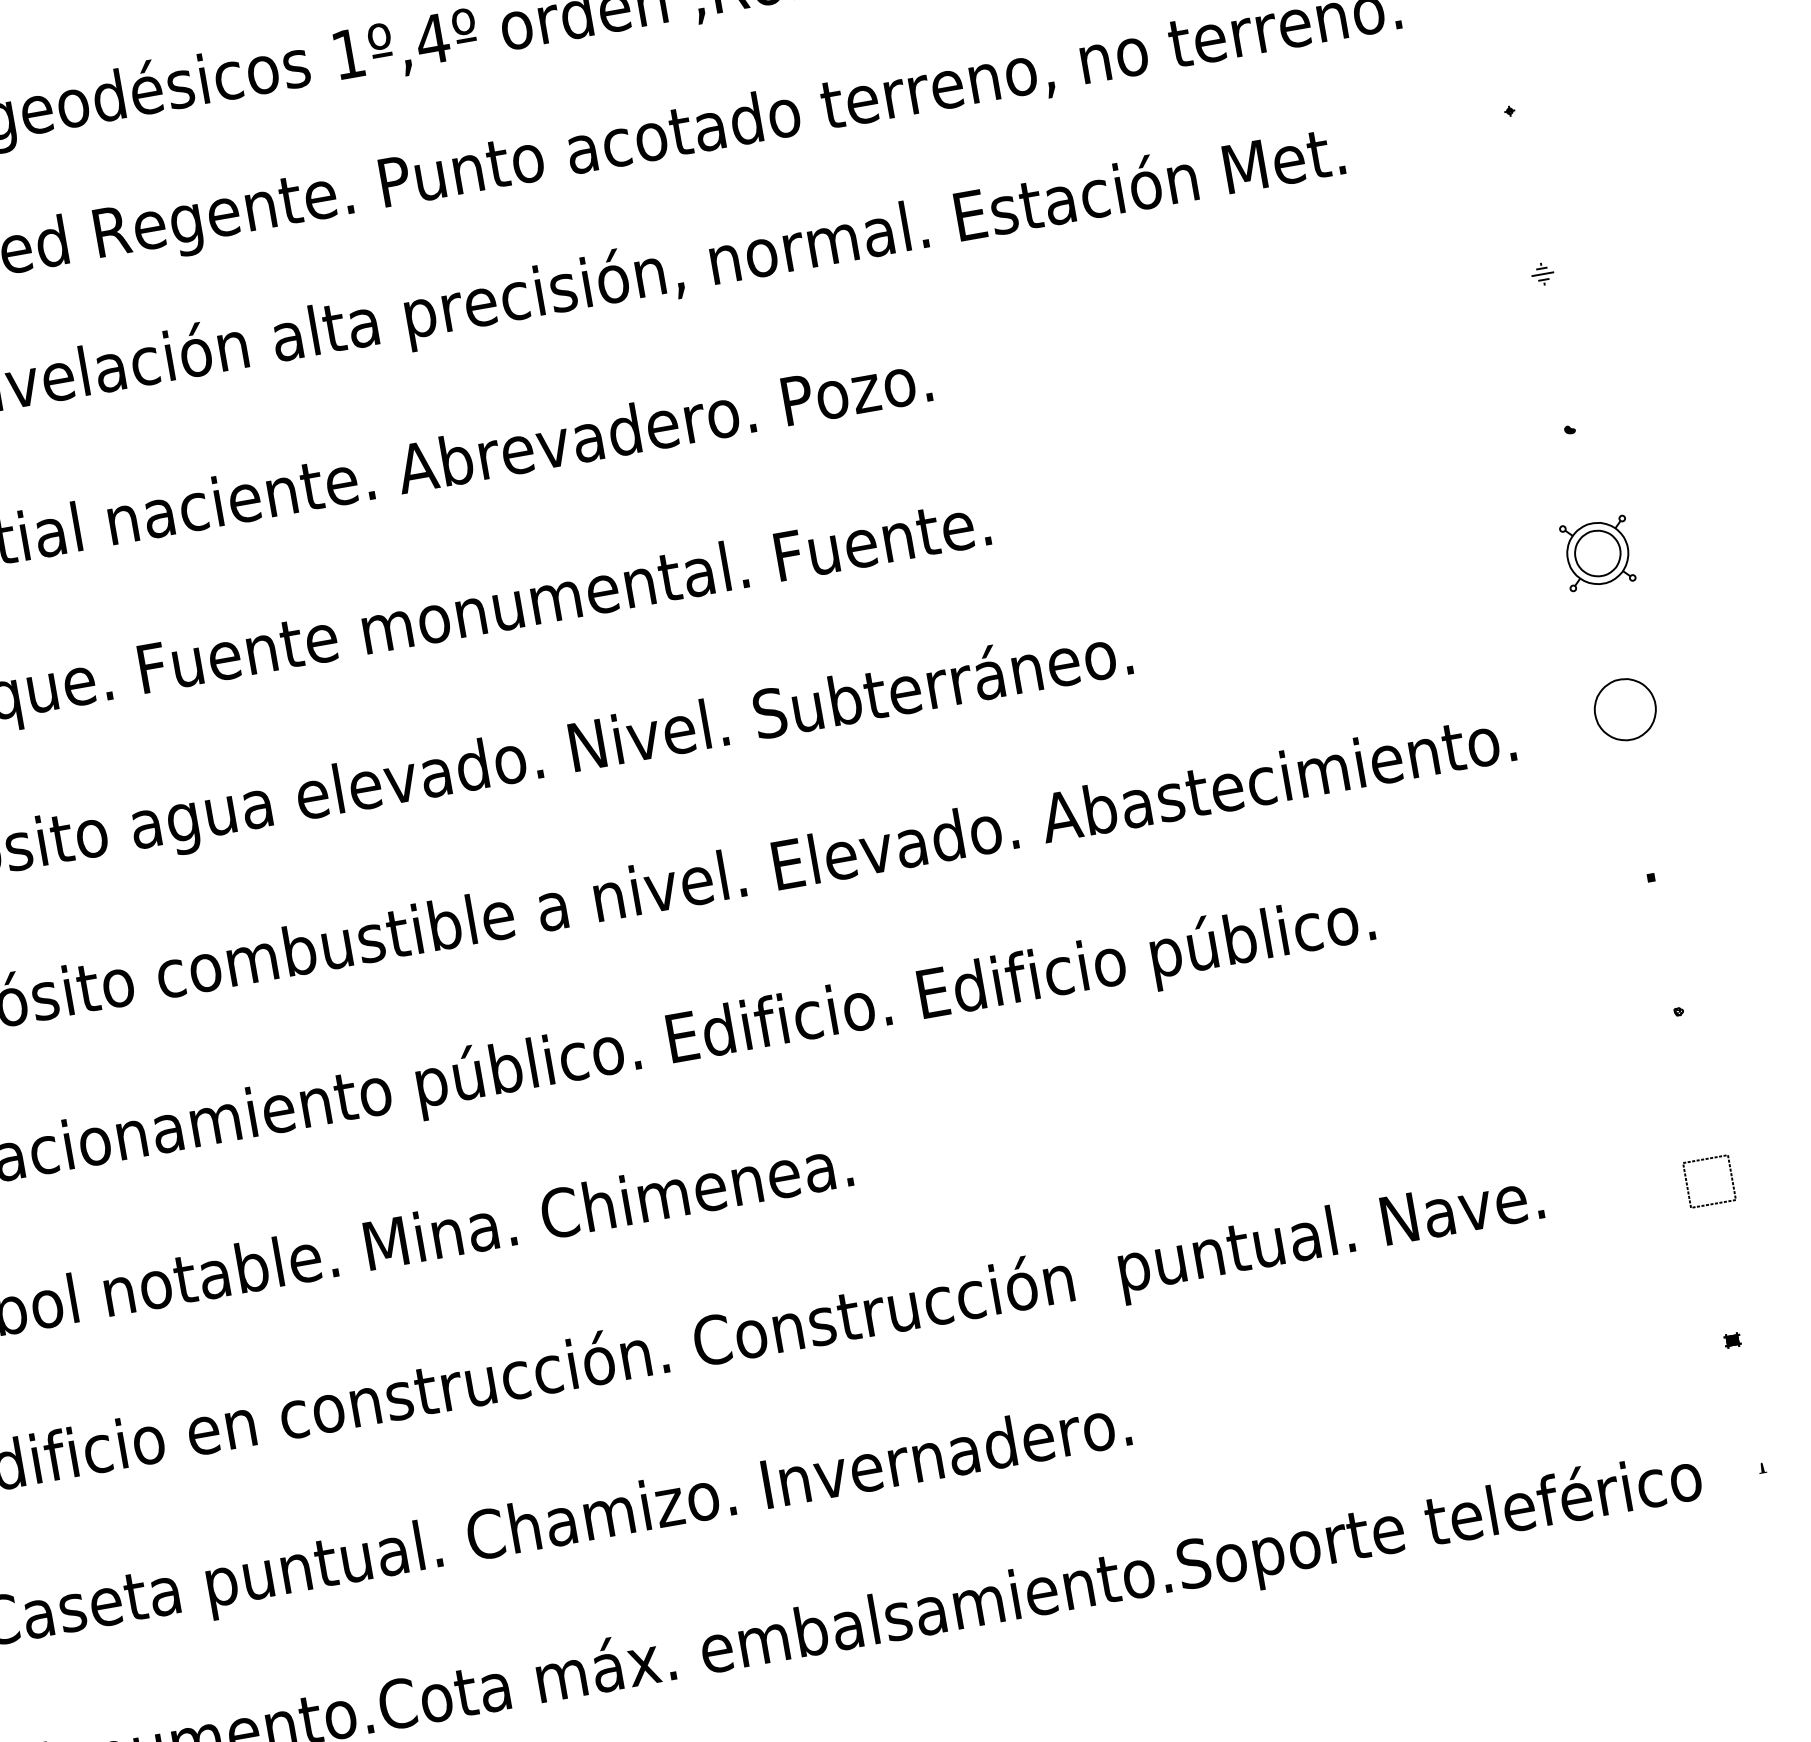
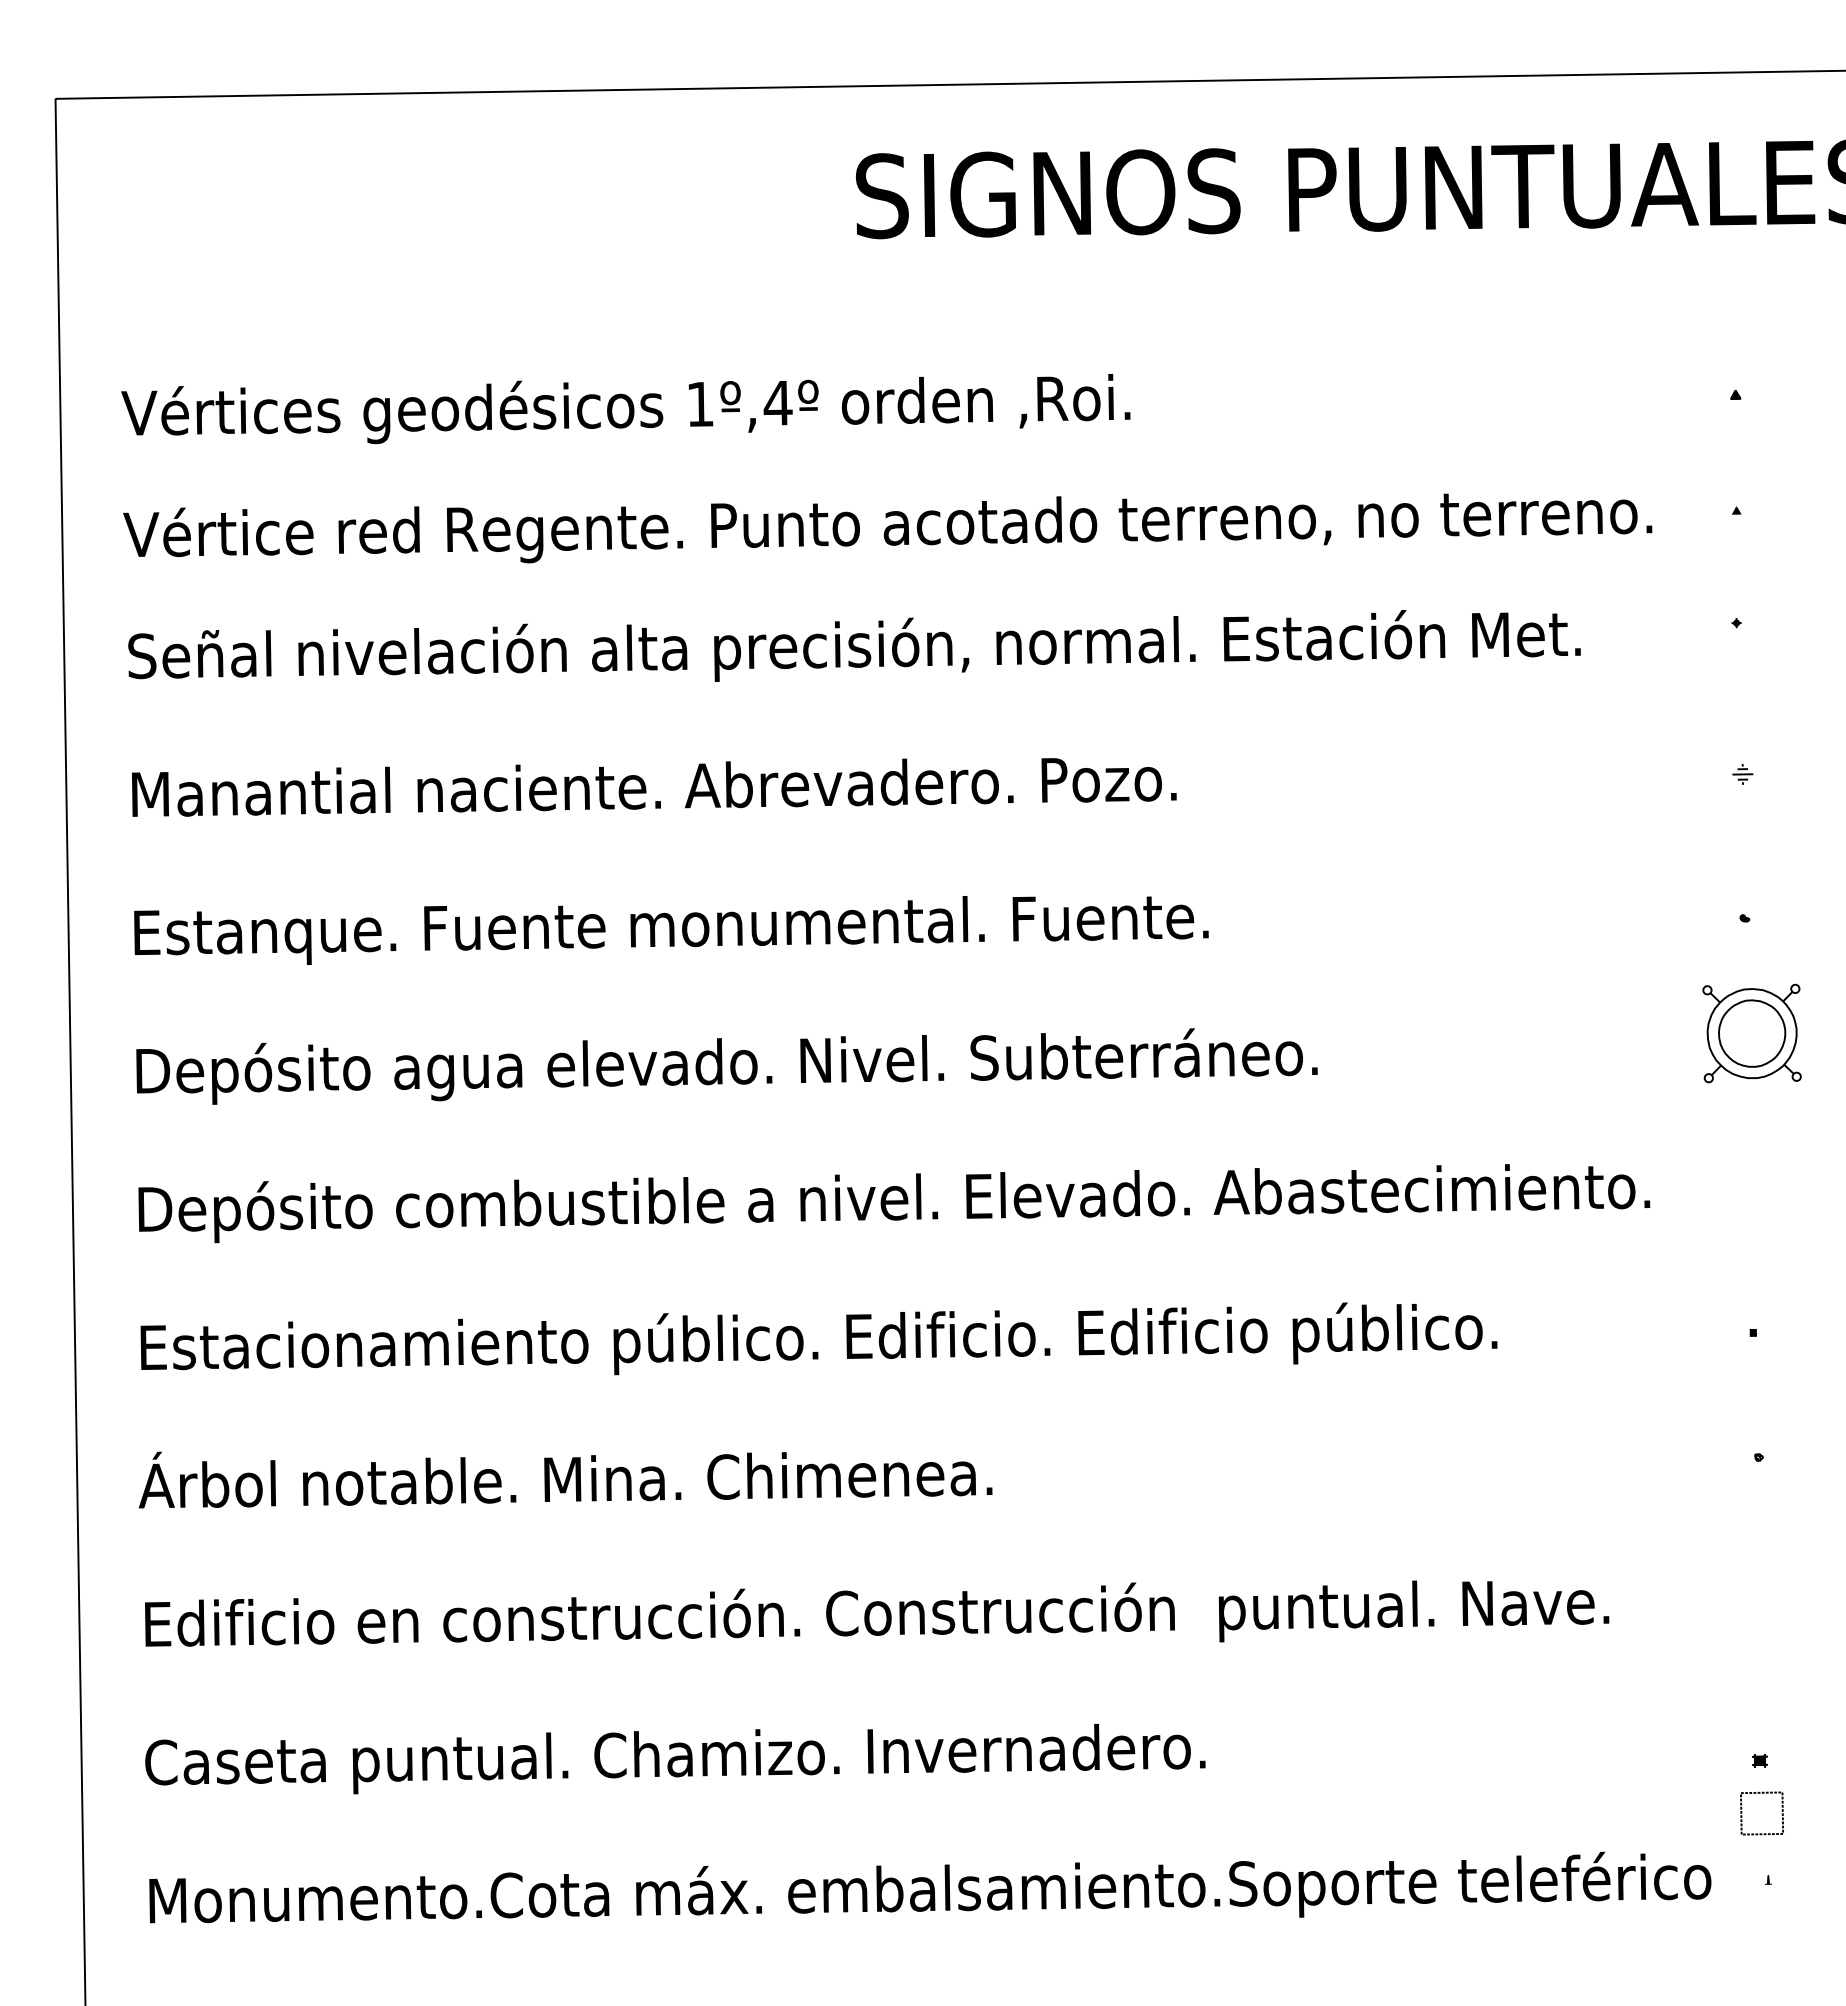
part: (1597, 553) -> (1751, 1033), size x1.6
part: (1624, 709) -> (1753, 1177), removed
part: (1688, 1184) -> (1742, 1813), moved

